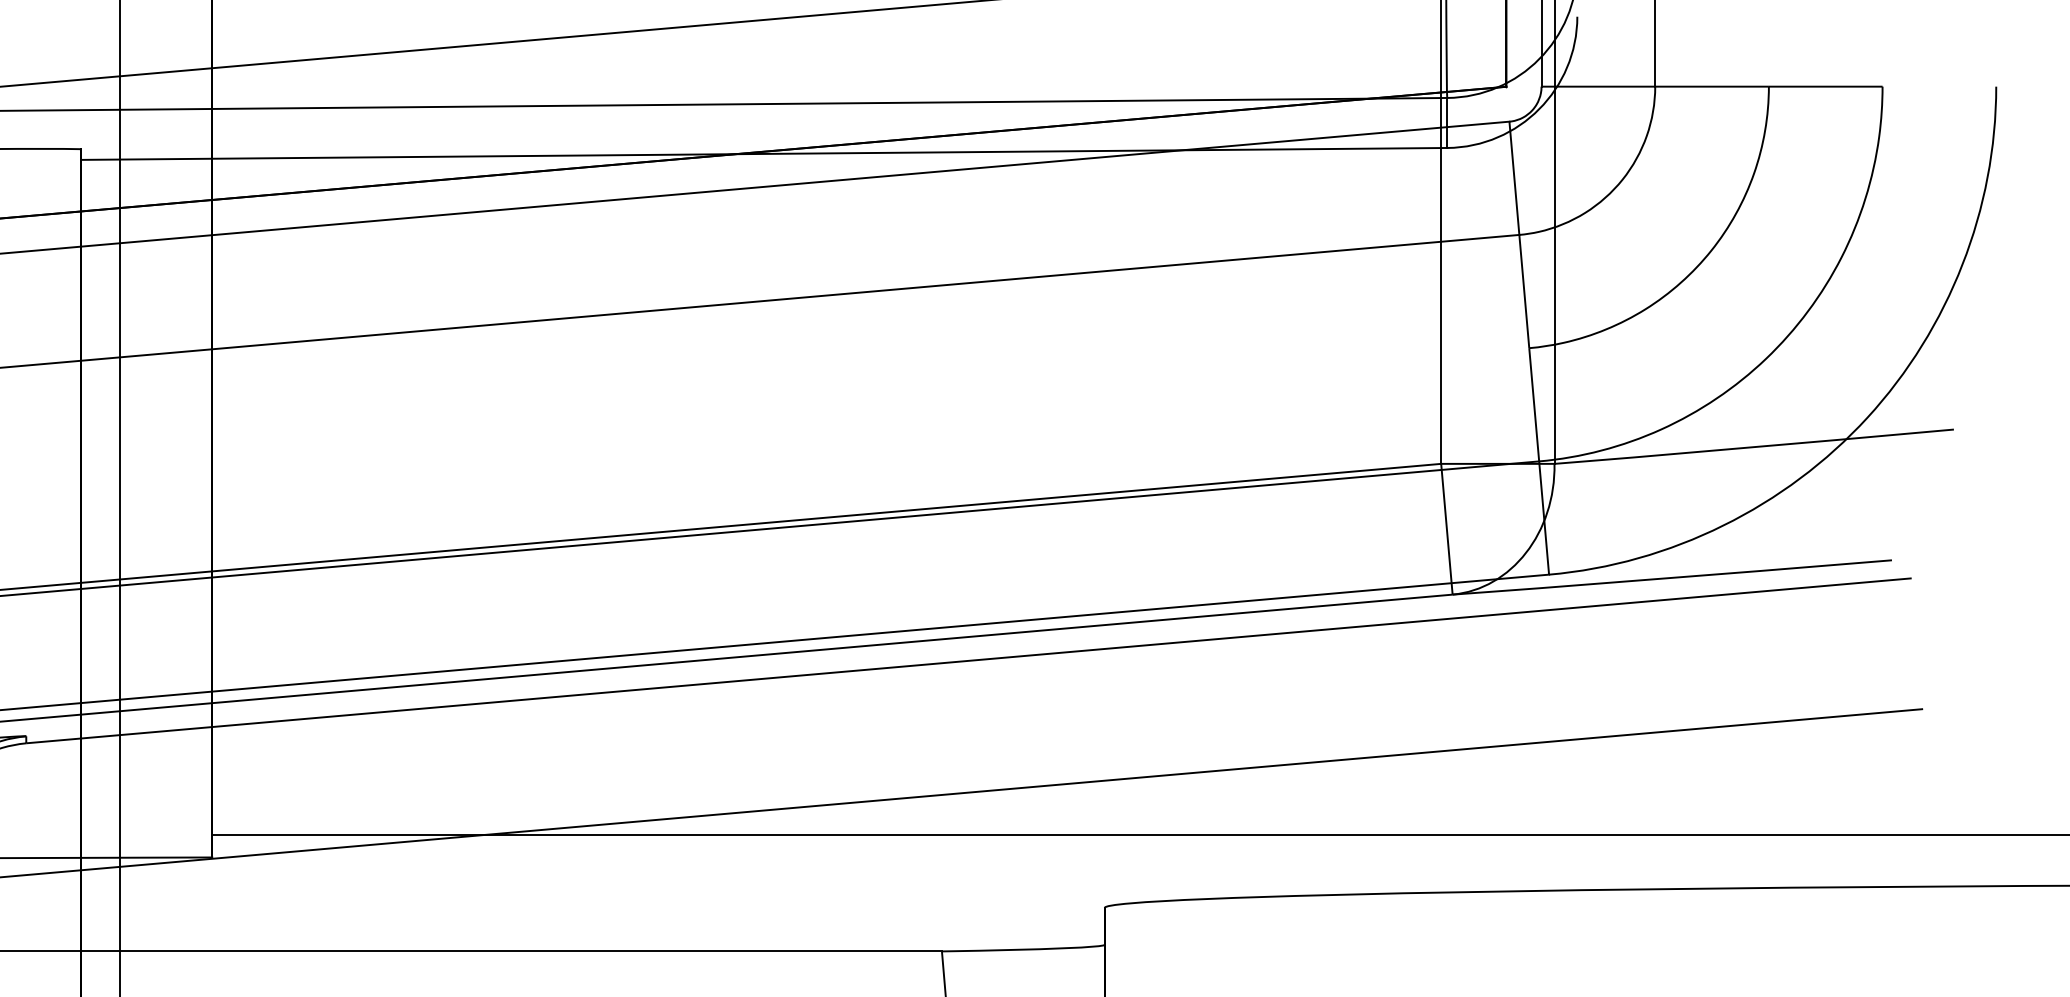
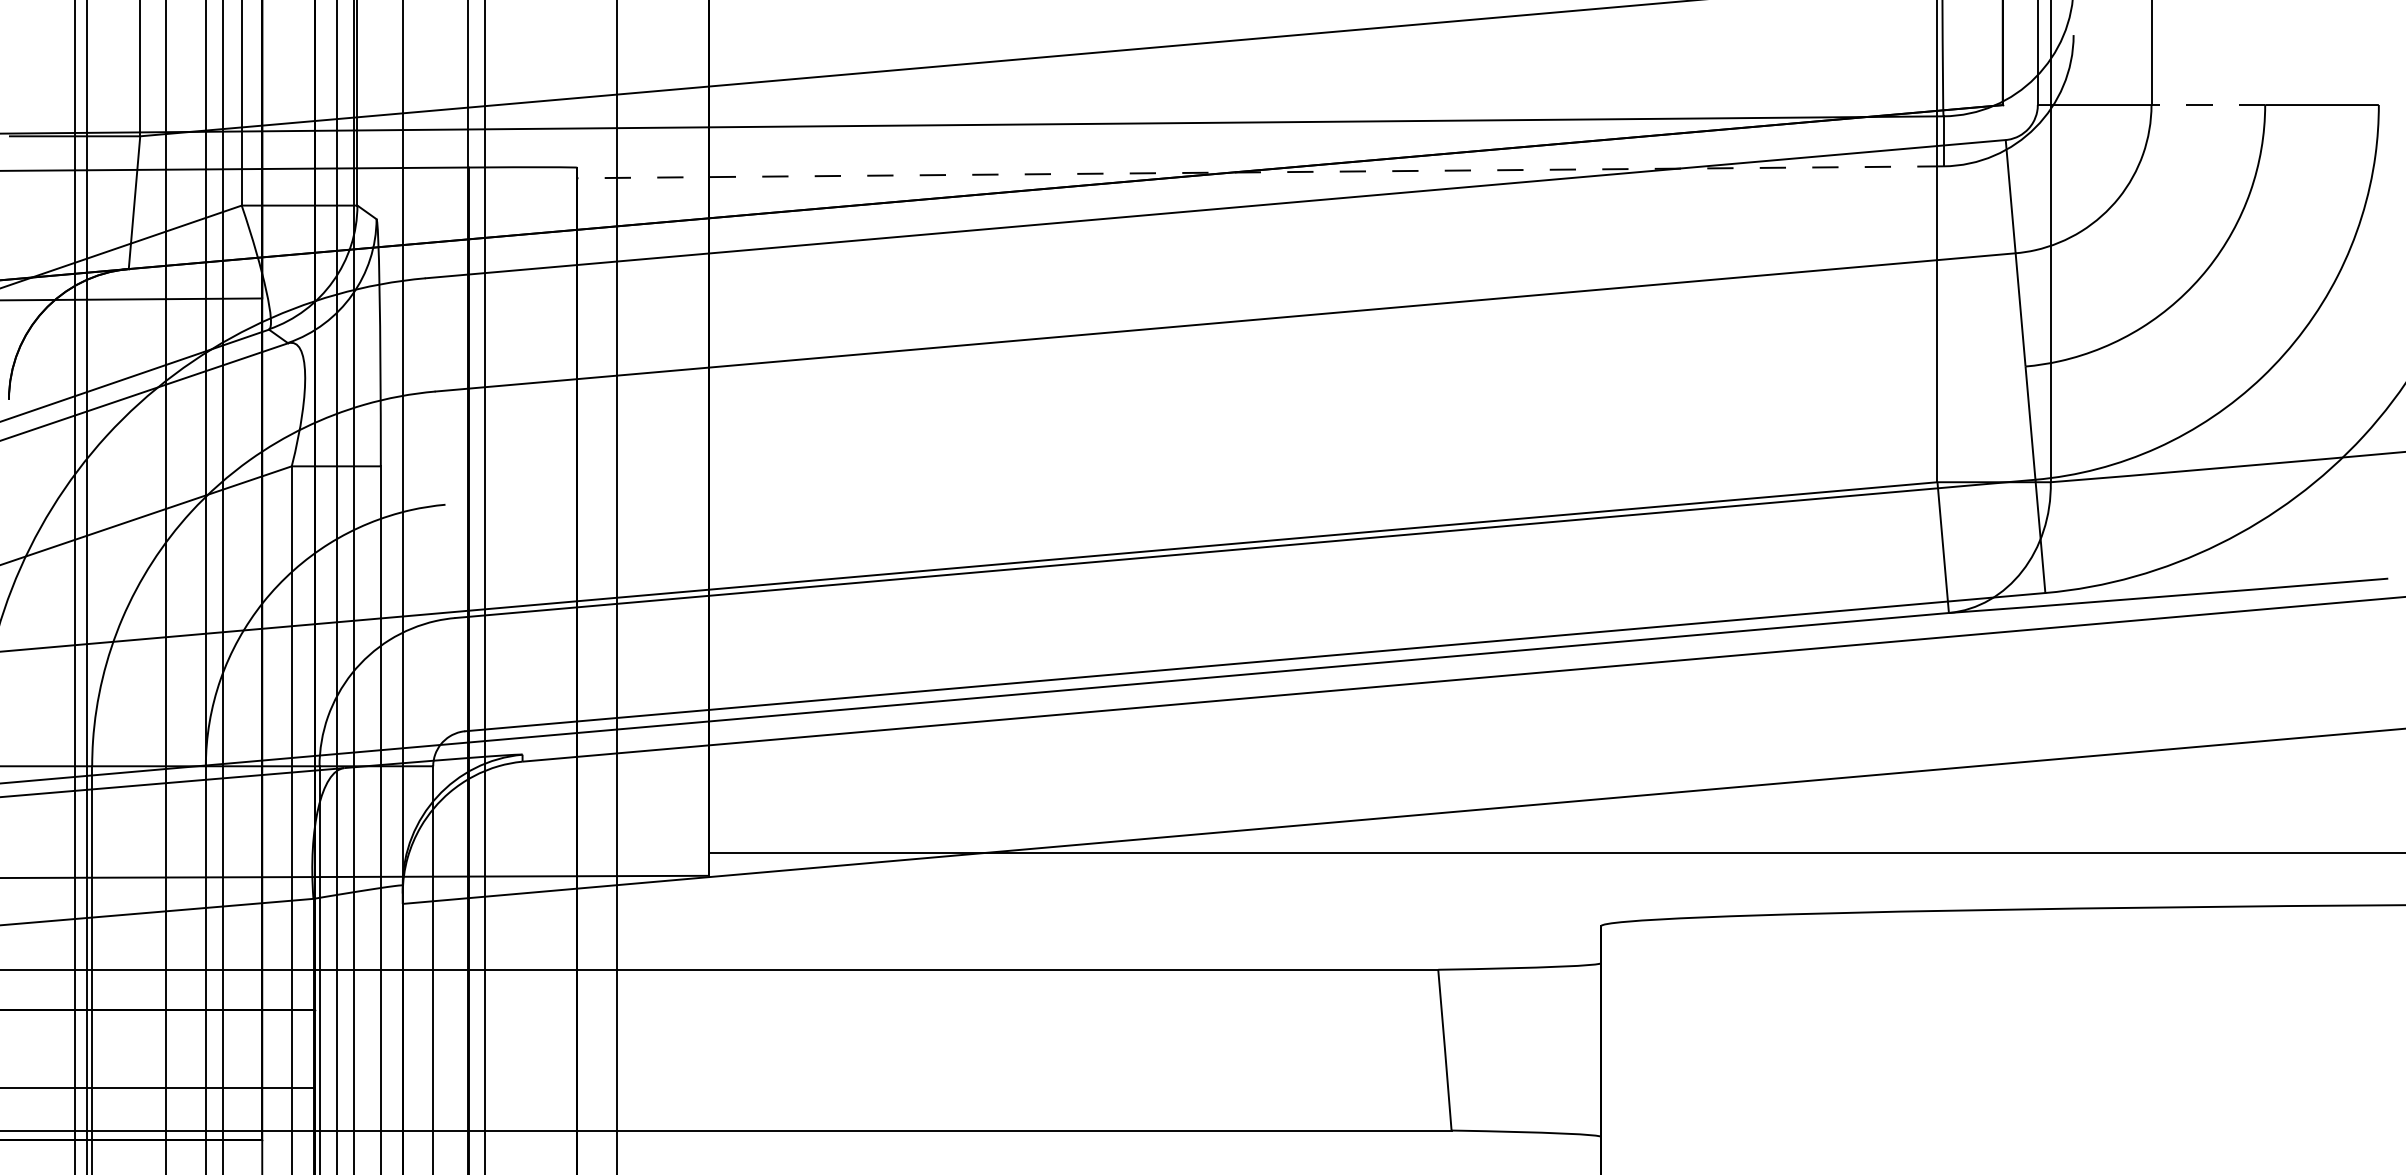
arc: (1708, 87) -> (2204, 105), solid -> dashed
line: (763, 154) -> (1259, 172), solid -> dashed

